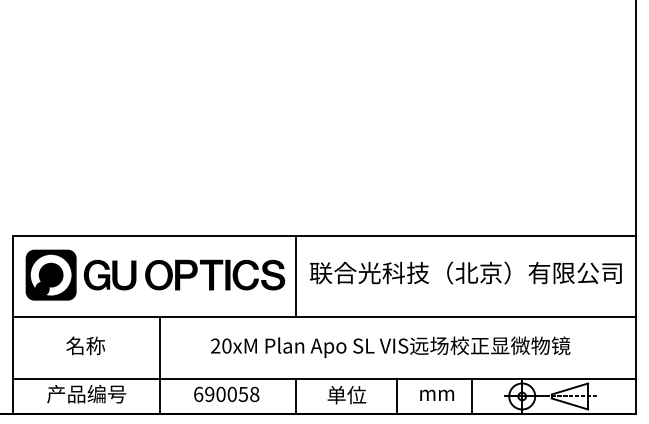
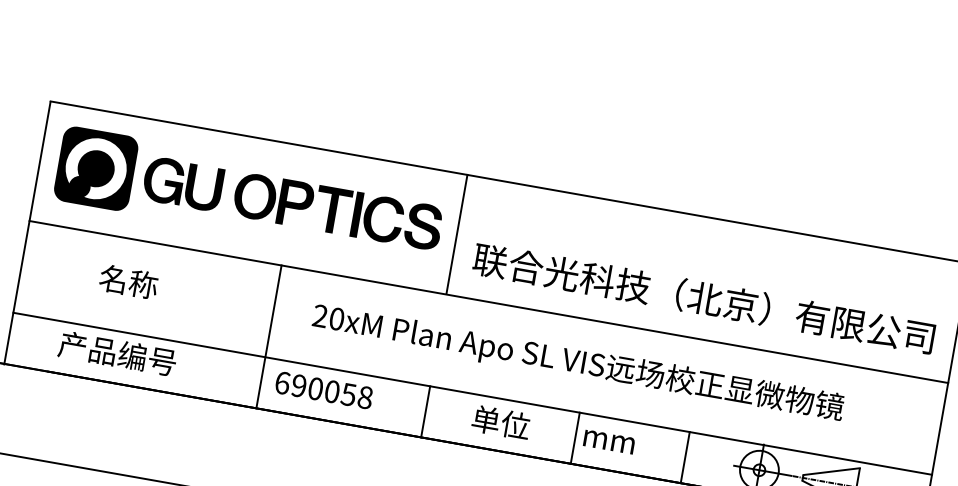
text: (465, 272) -> (703, 297), moved
line: (160, 365) -> (269, 336), moved
text: (437, 394) -> (609, 440), moved

